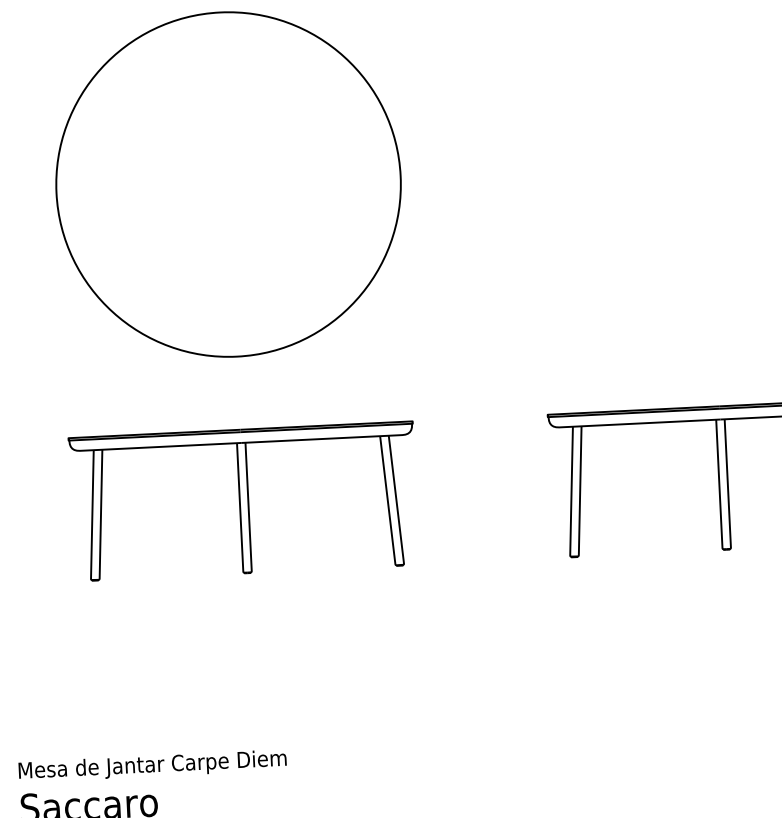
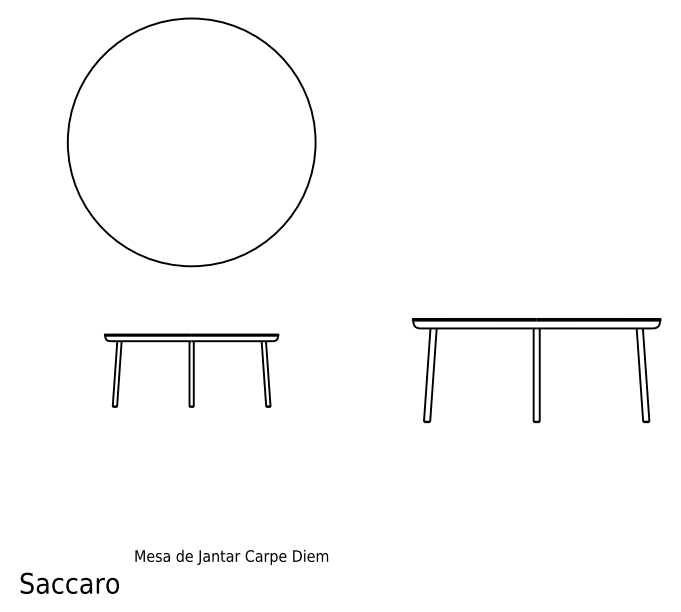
part: (243, 501) -> (191, 370), size x0.7
text: (152, 766) -> (231, 557), moved

